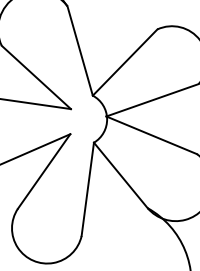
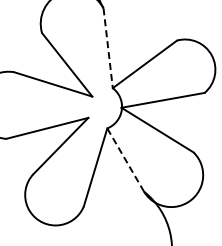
line: (80, 51) -> (108, 48), solid -> dashed
line: (120, 175) -> (125, 160), solid -> dashed

